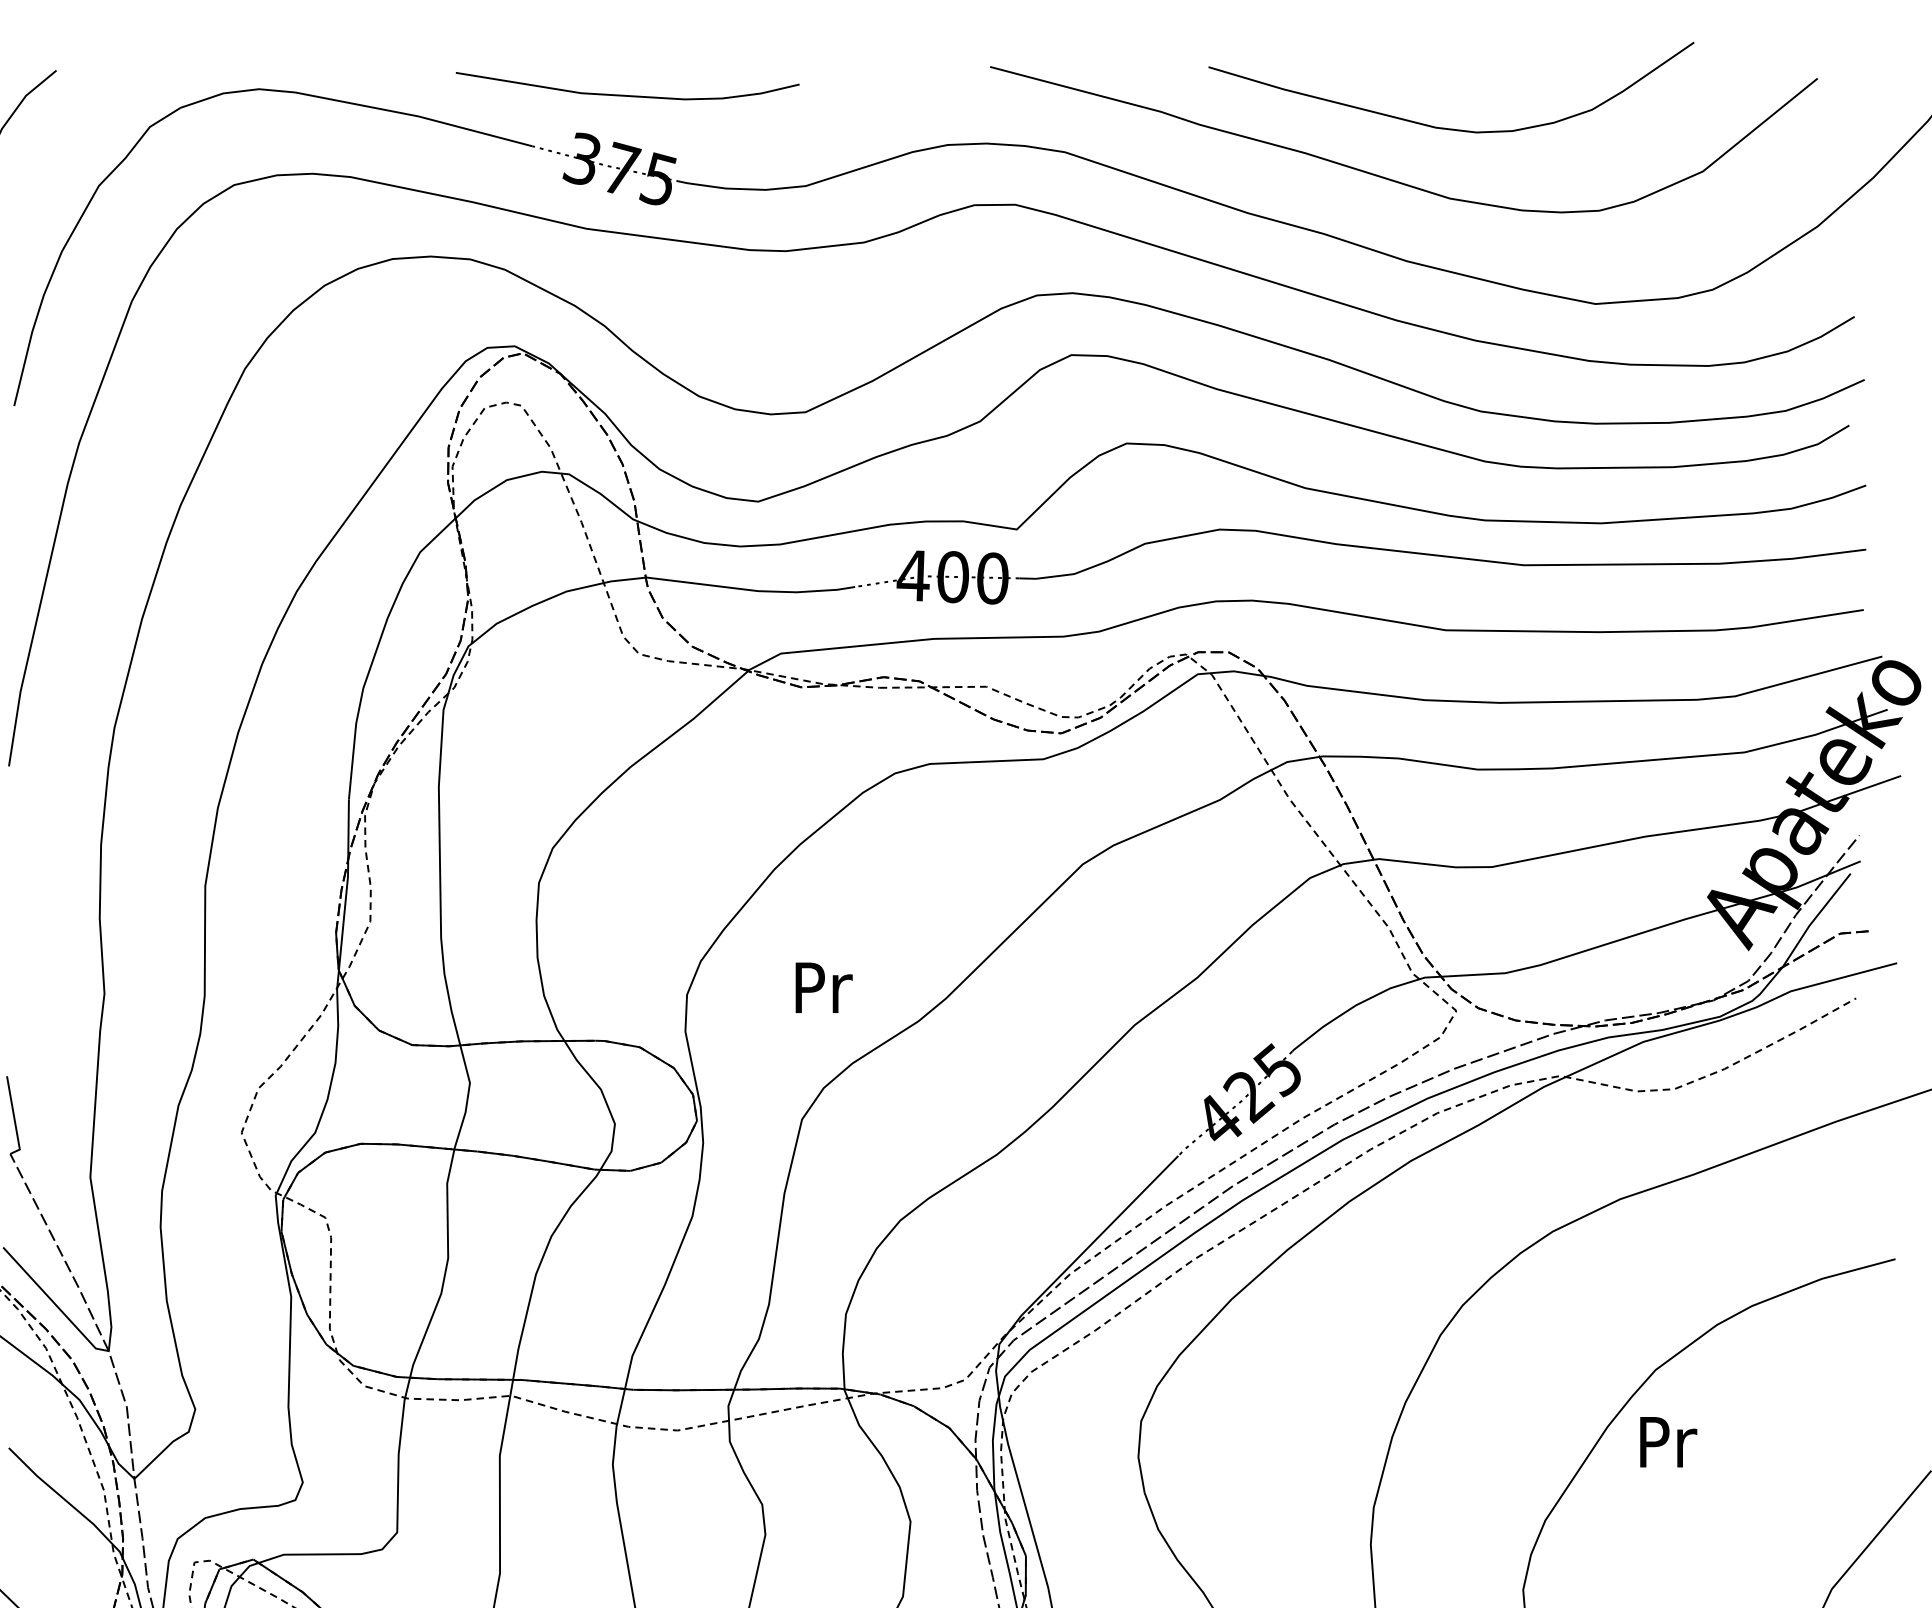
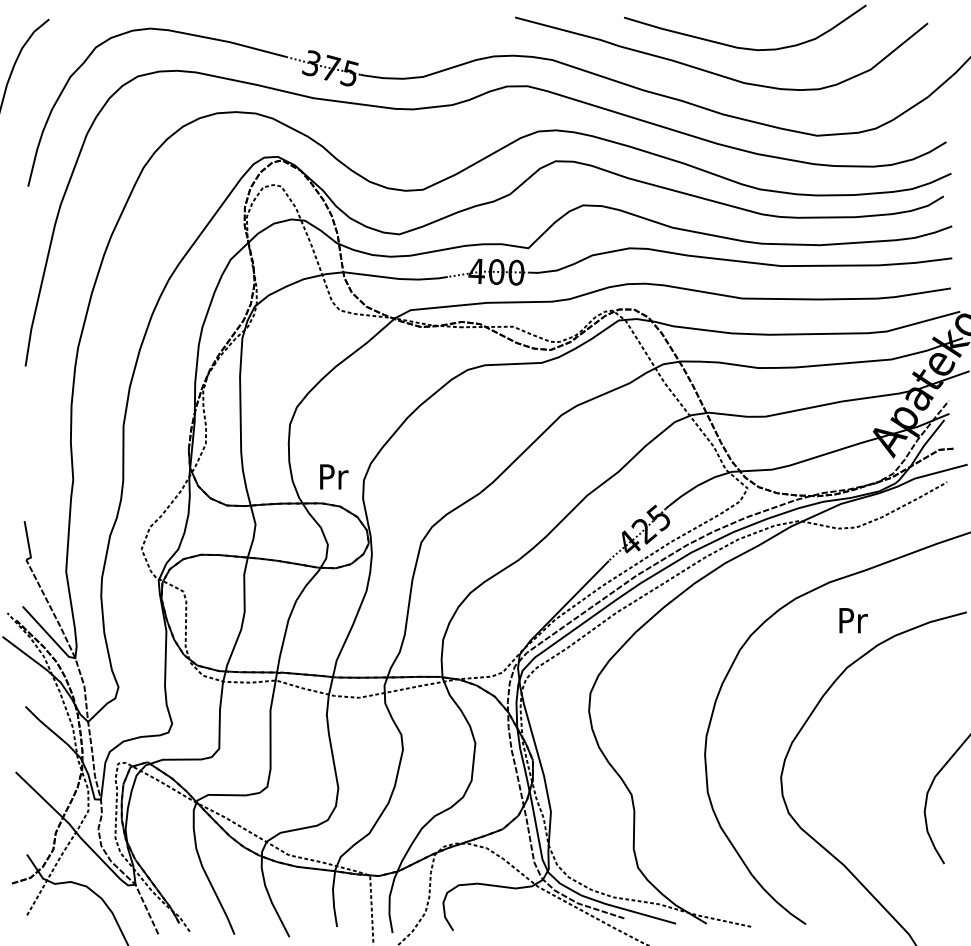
curve: (622, 93) -> (331, 30), removed
text: (824, 986) -> (334, 476), moved
text: (1668, 1441) -> (853, 620), moved

